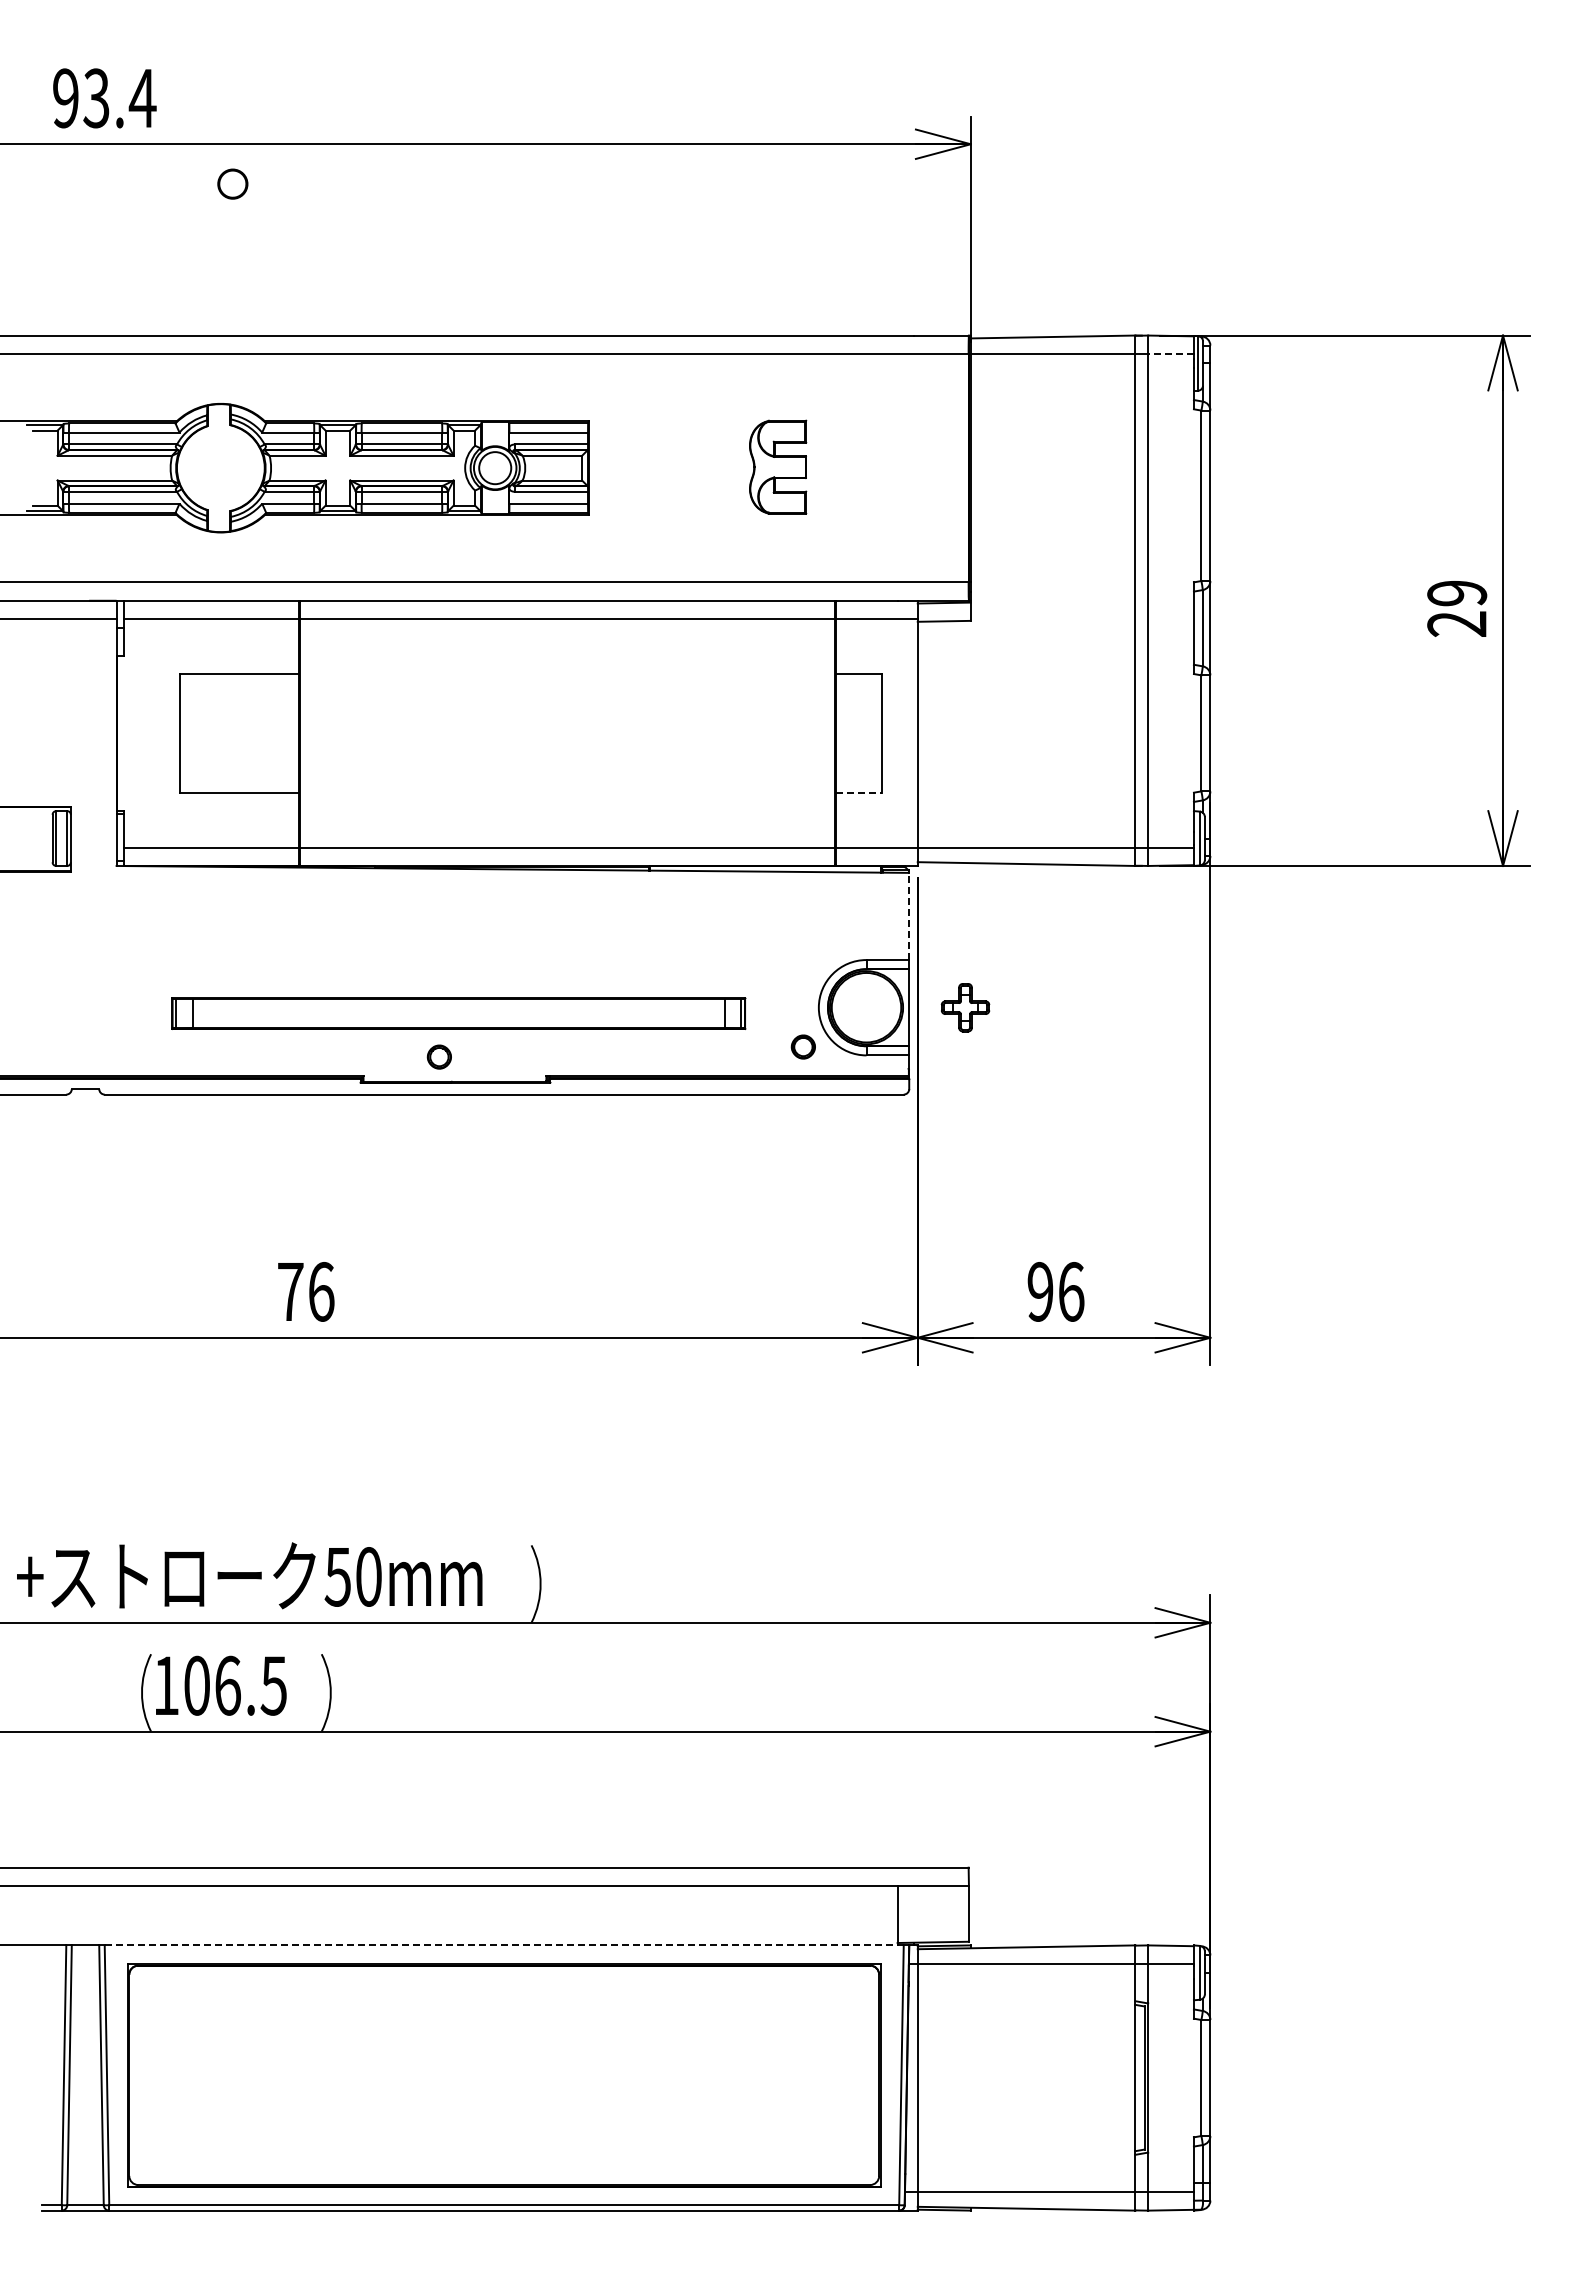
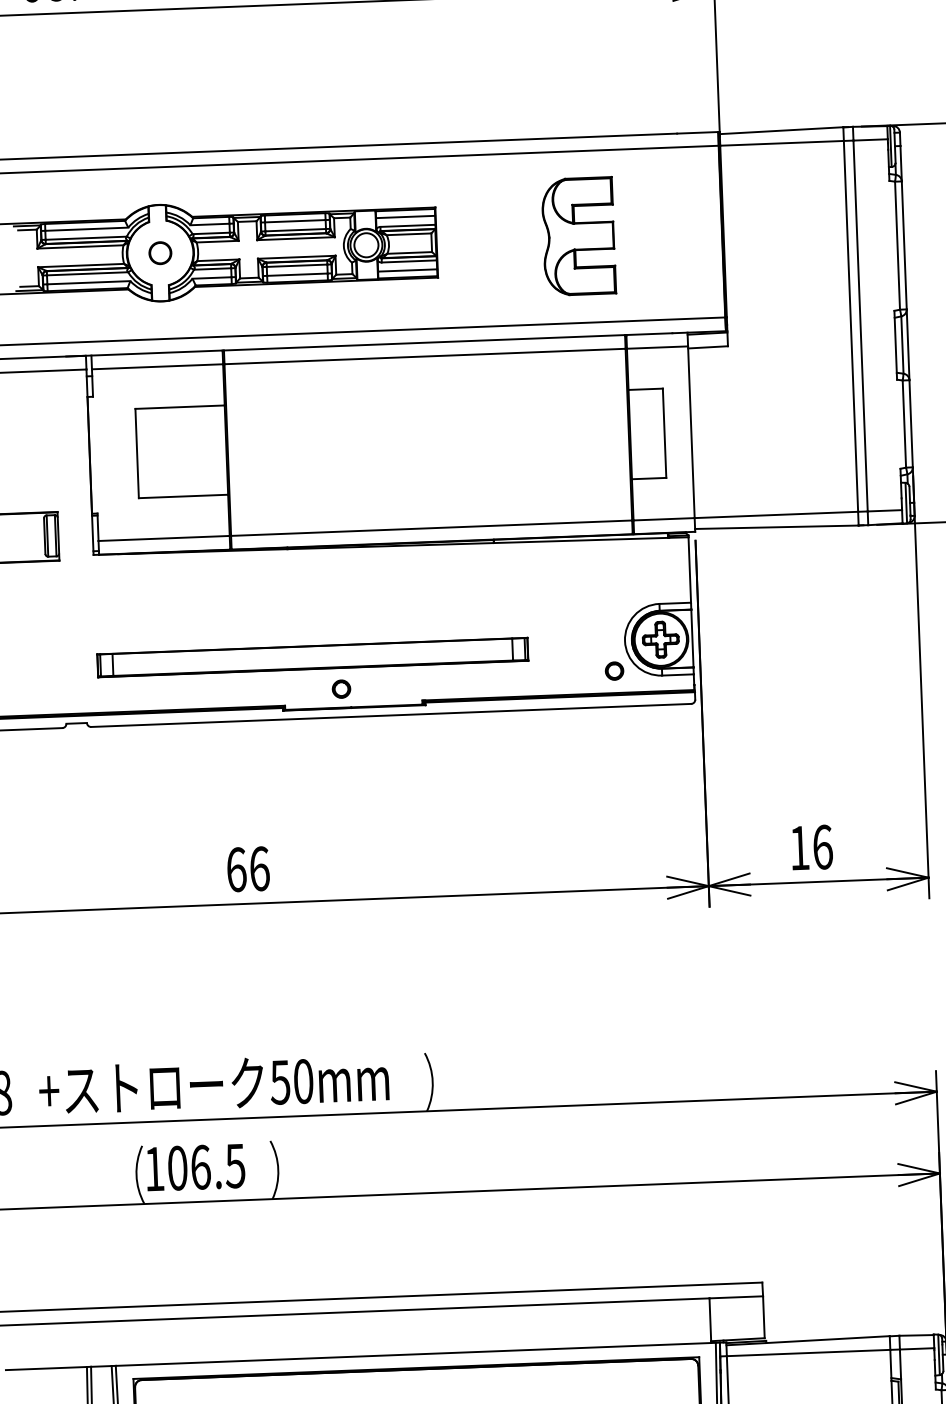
circle: (232, 183) -> (160, 252), moved
line: (1171, 353) -> (870, 139), dashed -> solid
part: (777, 466) -> (578, 235), size x1.67
line: (859, 792) -> (649, 478), dashed -> solid
line: (908, 916) -> (689, 570), dashed -> solid
part: (965, 1007) -> (660, 639), moved
part: (458, 1013) -> (312, 657), moved
text: (290, 1291) -> (236, 869), 76 -> 66
text: (1040, 1291) -> (799, 847), 96 -> 16
line: (504, 1945) -> (416, 1354), dashed -> solid

